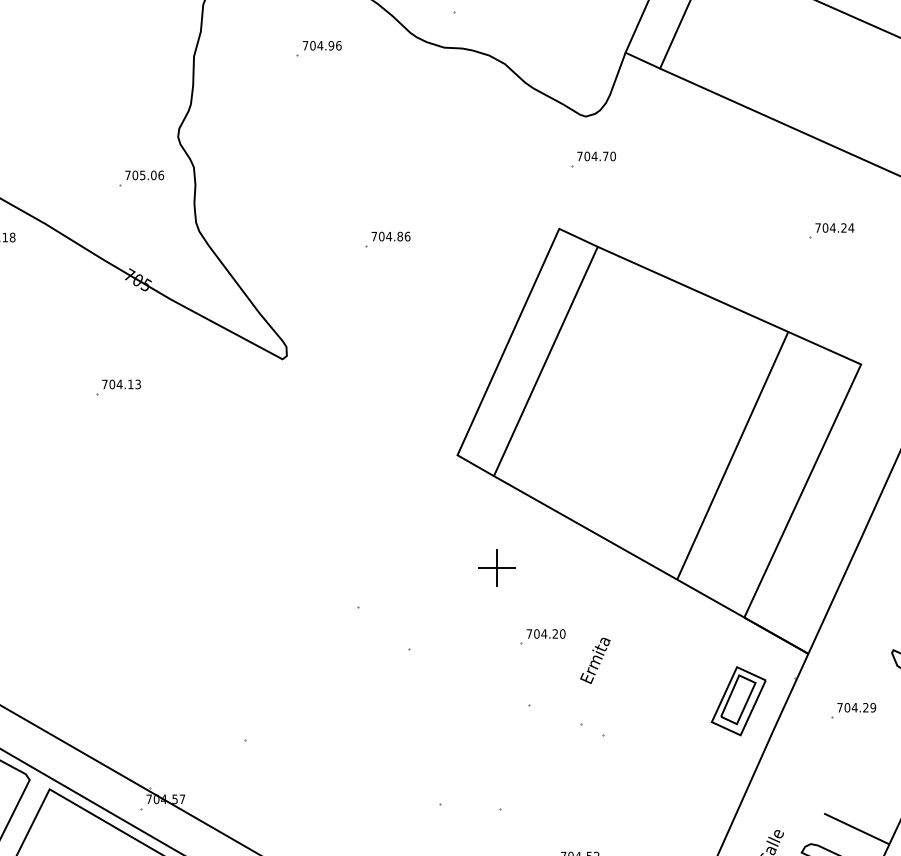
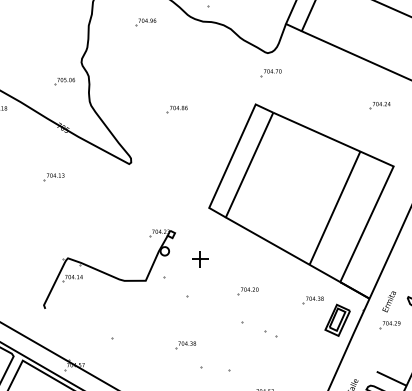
part: (497, 568) -> (200, 259), moved
part: (239, 587) -> (109, 268), added
part: (683, 657) -> (312, 300), added
text: (593, 659) -> (388, 301), moved
part: (405, 756) -> (185, 345), added

